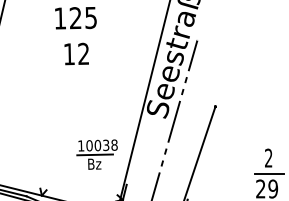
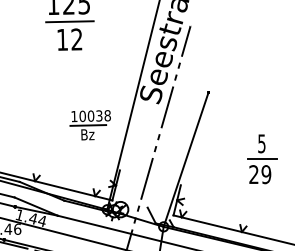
line: (76, 35) -> (69, 21), added
part: (96, 154) -> (89, 125), moved
text: (268, 157) -> (261, 143), 2 -> 5

